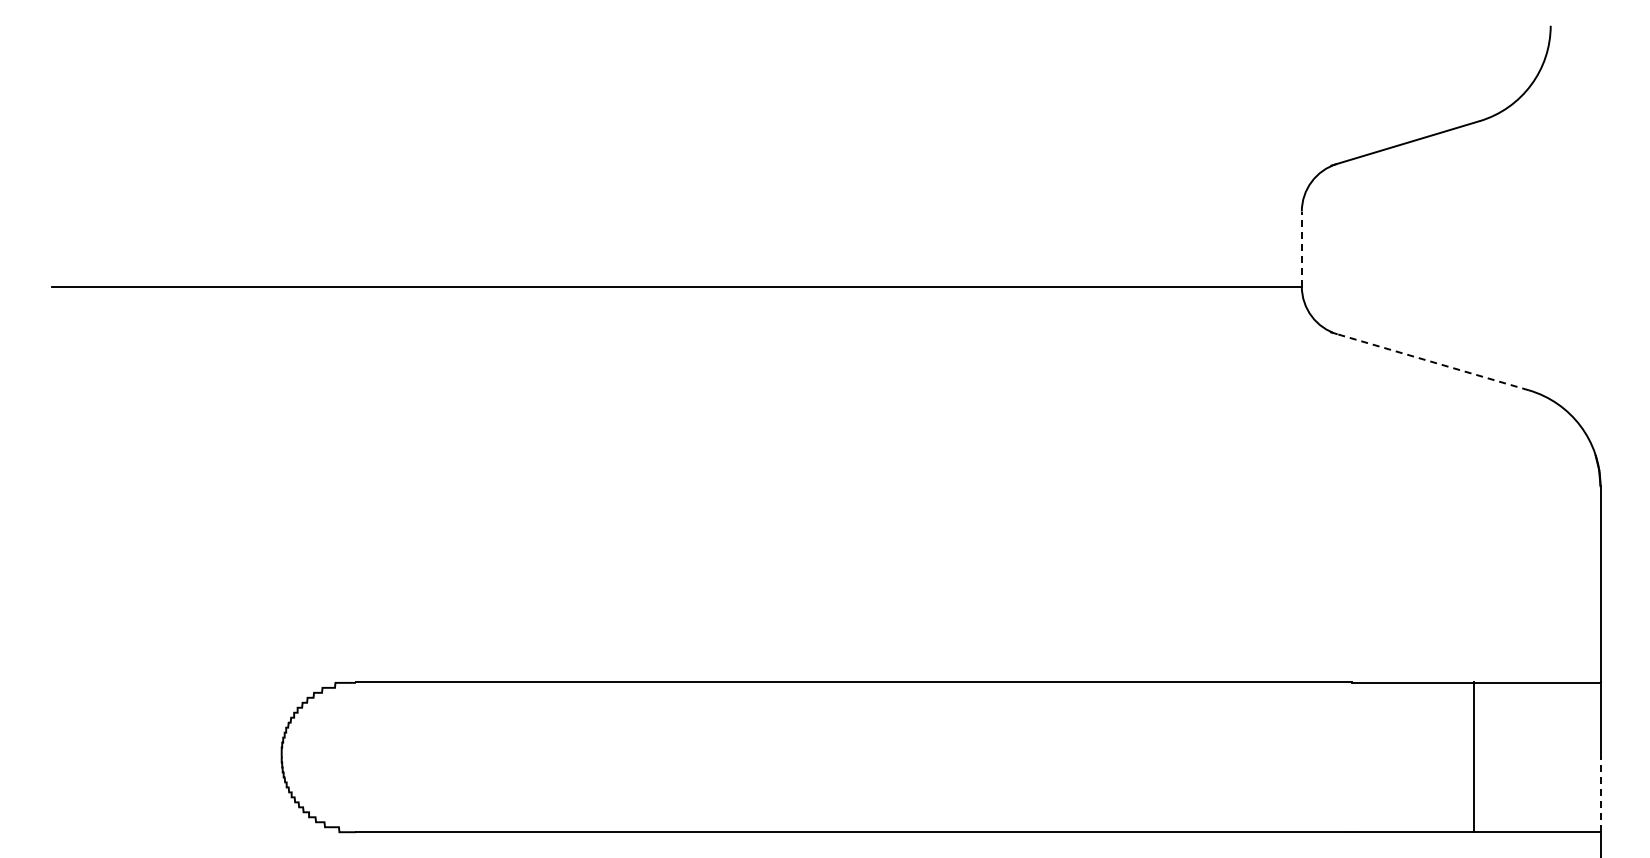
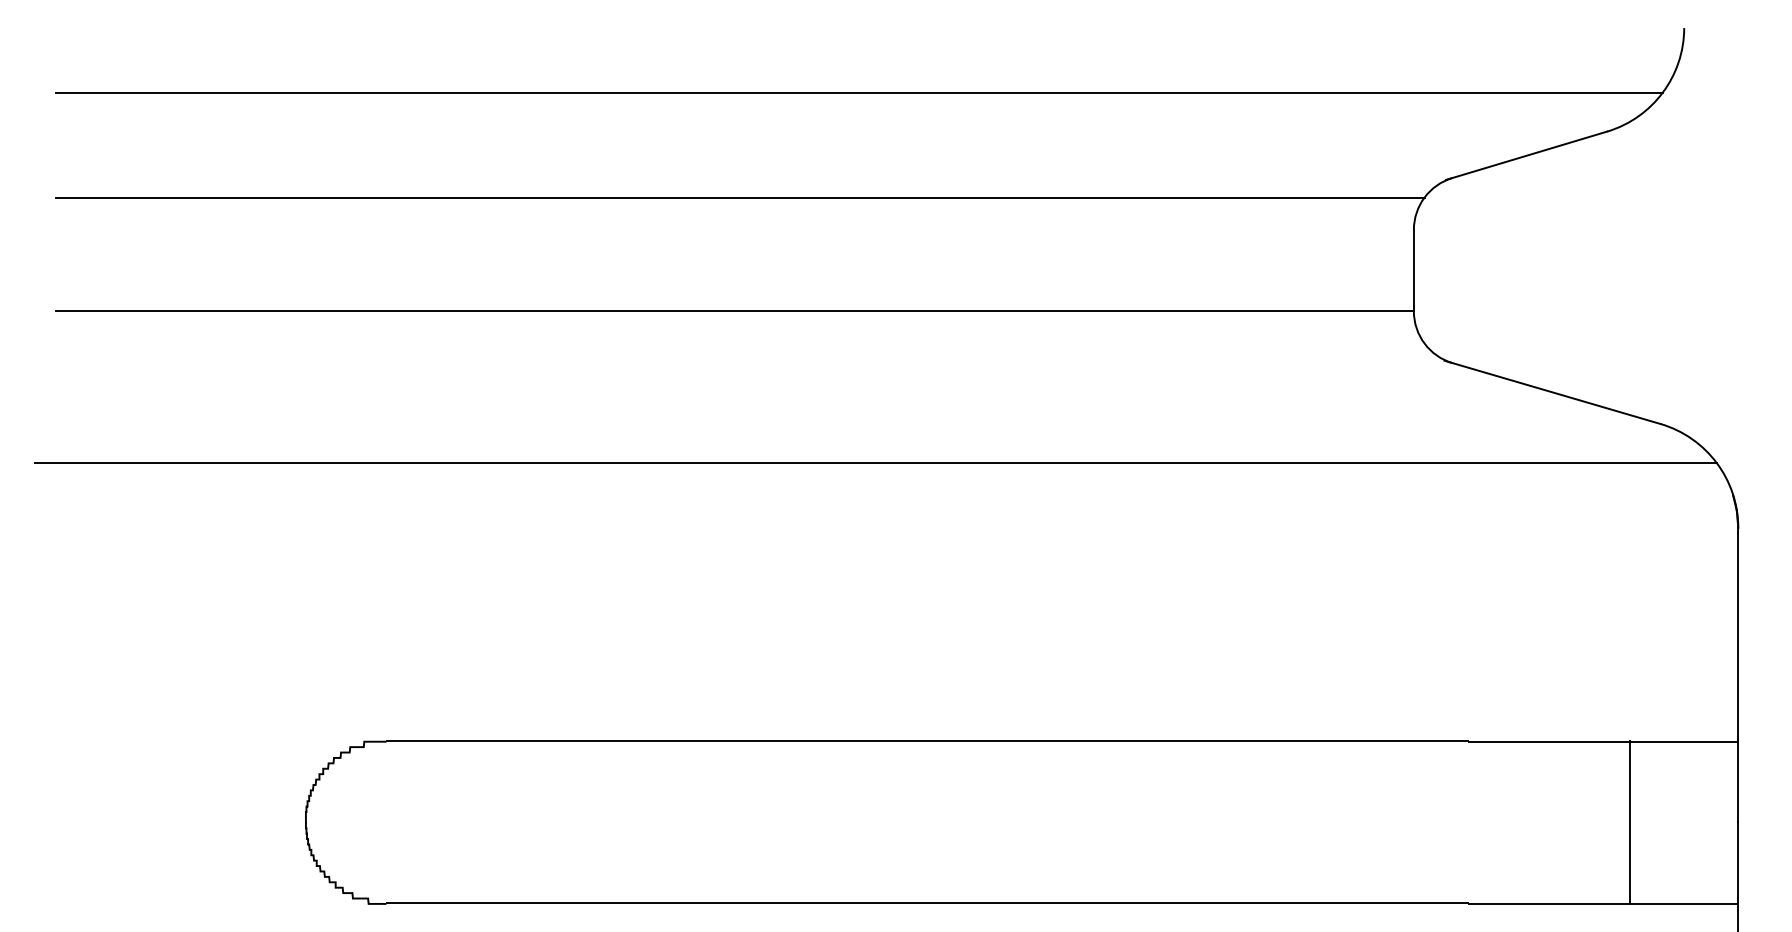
line: (791, 85) -> (859, 92), added
line: (681, 181) -> (740, 197), added
line: (1301, 249) -> (1413, 271), dashed -> solid
line: (1429, 361) -> (1552, 392), dashed -> solid
line: (806, 426) -> (875, 463), added
line: (1473, 756) -> (1629, 821), moved
line: (1600, 793) -> (1738, 861), dashed -> solid

